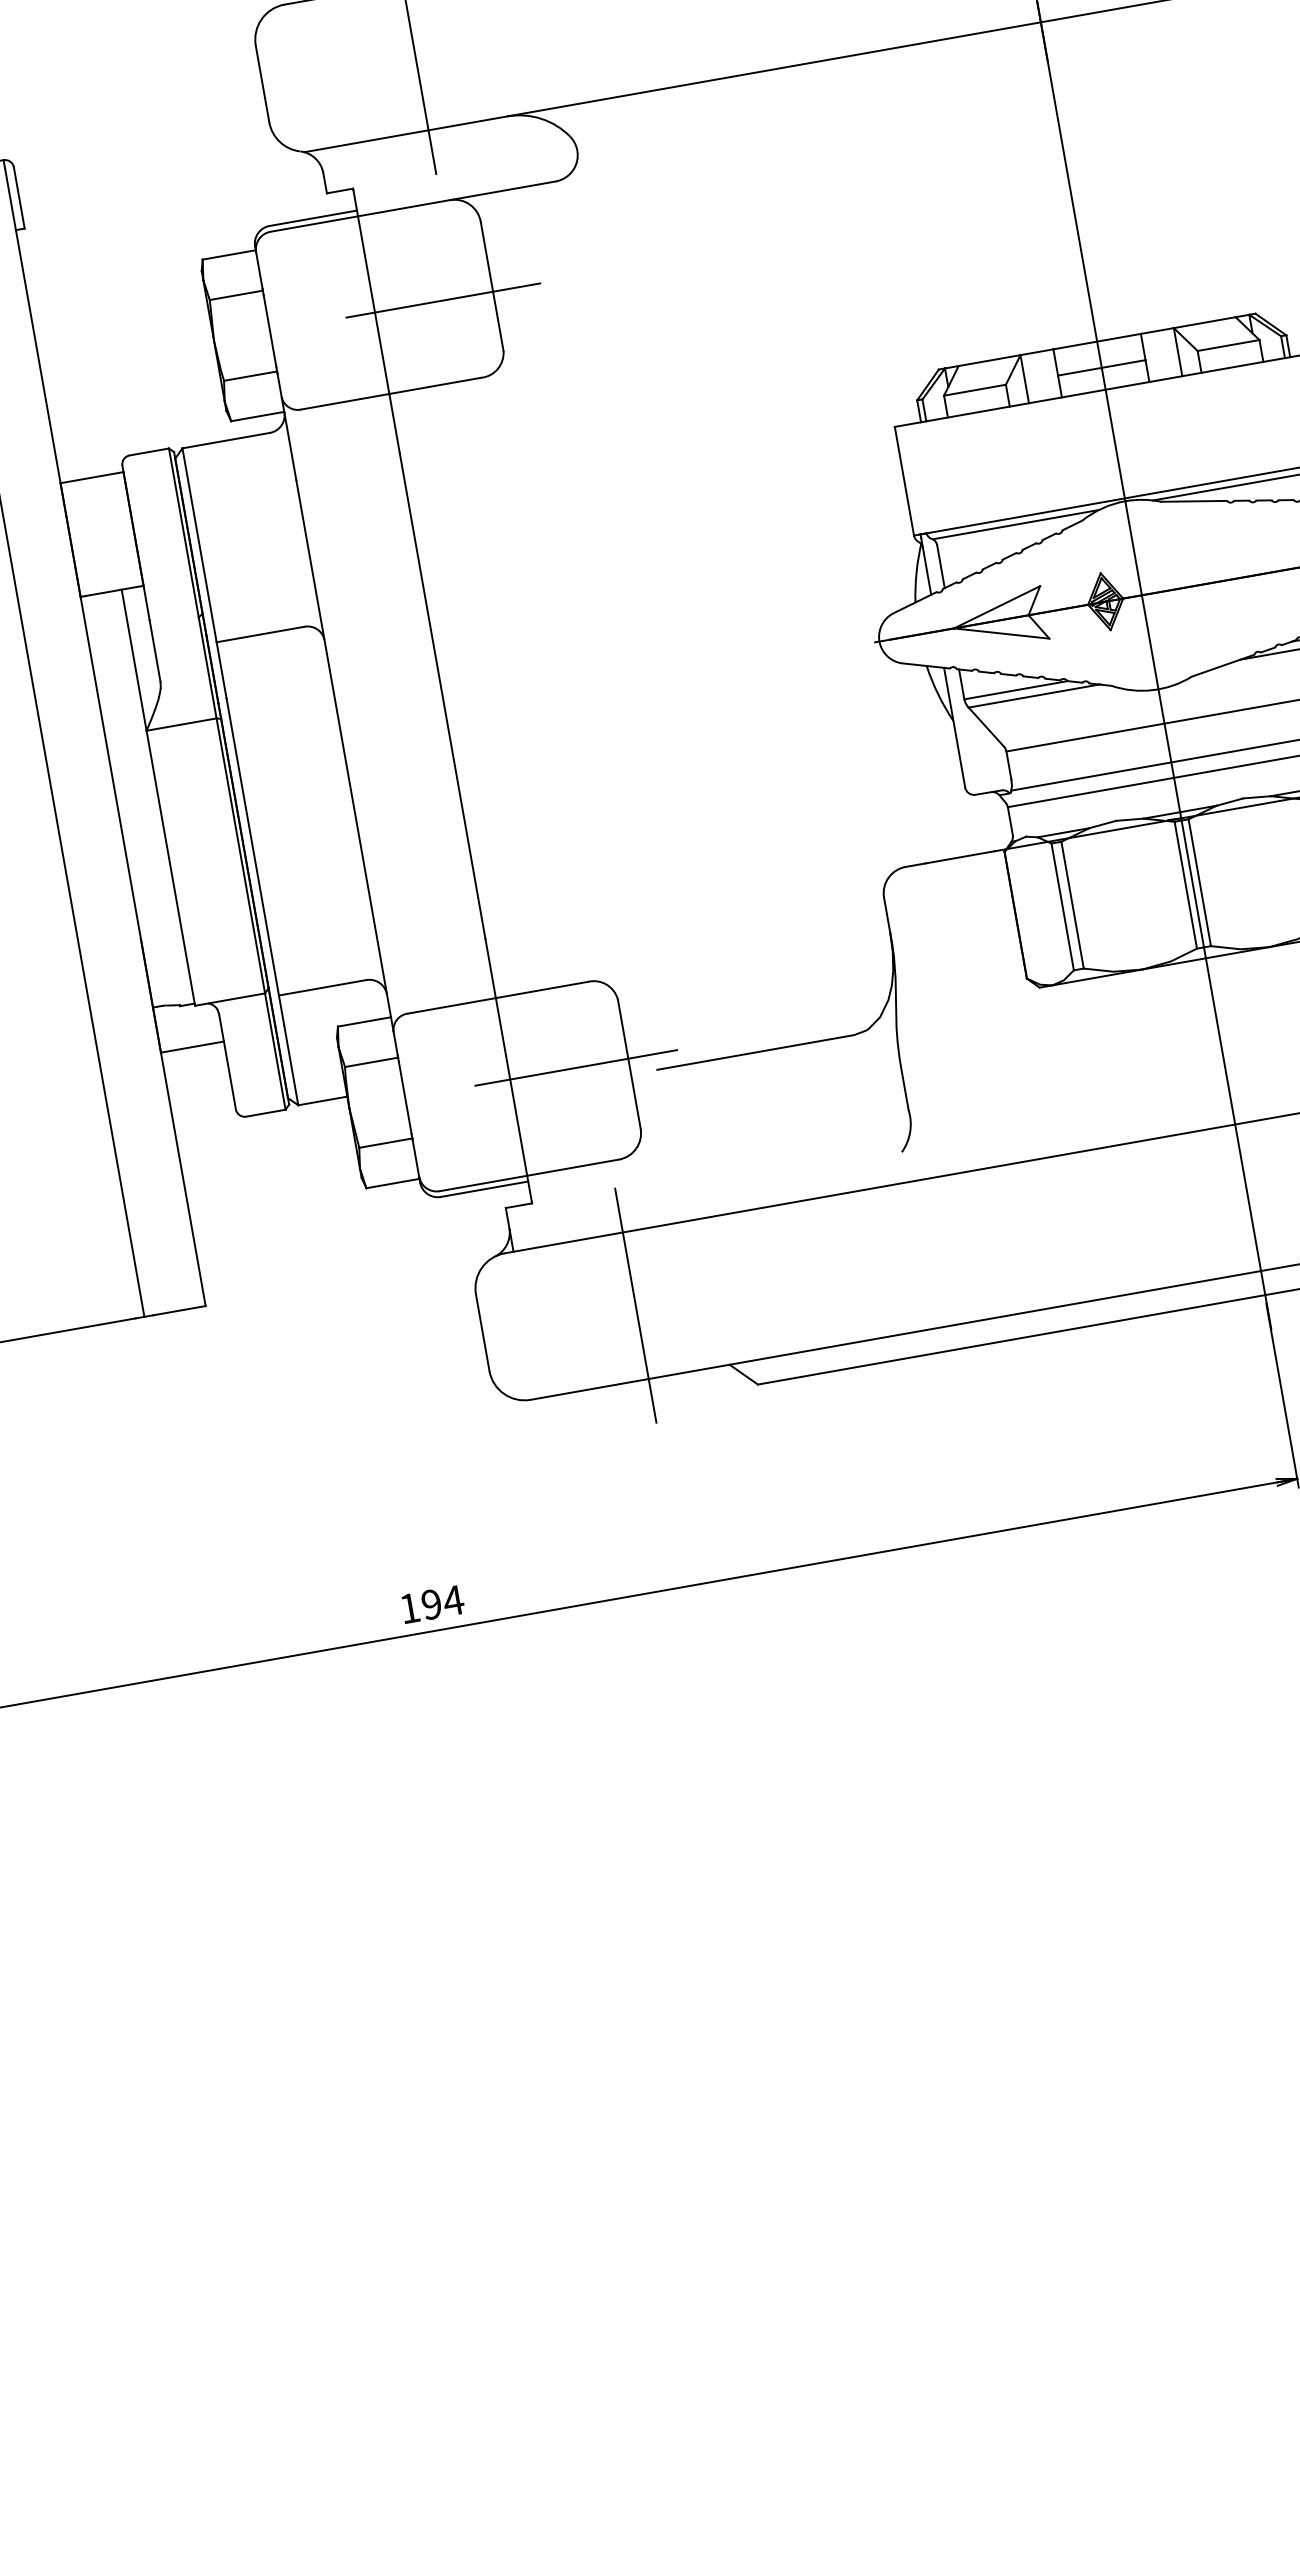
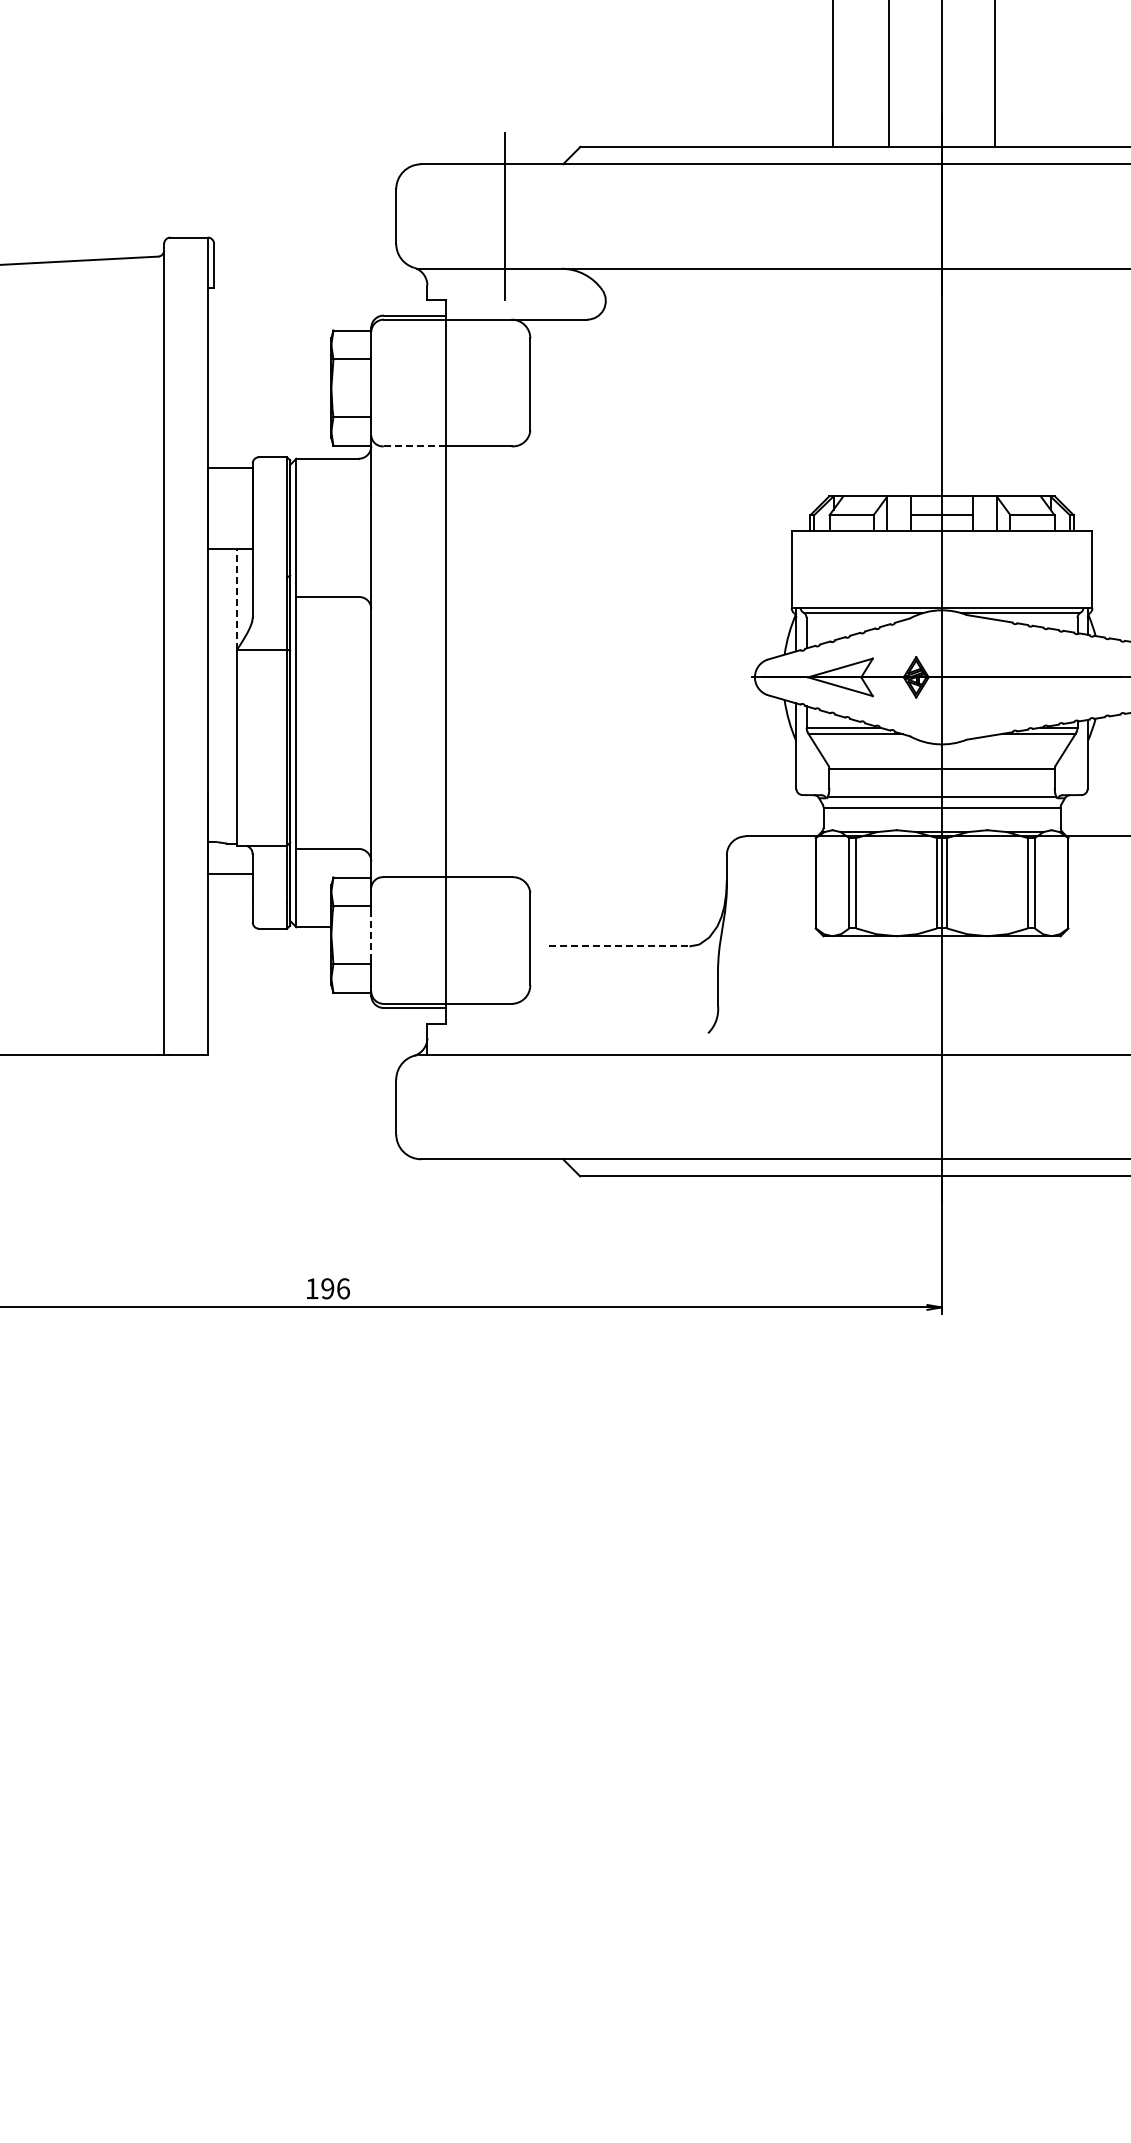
line: (442, 300) -> (494, 388), removed
line: (346, 401) -> (415, 446), solid -> dashed
line: (134, 658) -> (237, 598), solid -> dashed
line: (756, 1052) -> (619, 946), solid -> dashed
line: (576, 1068) -> (493, 935), removed
line: (405, 1098) -> (371, 935), solid -> dashed
line: (635, 1304) -> (505, 1106), removed
text: (453, 1600) -> (343, 1288), 194 -> 196

